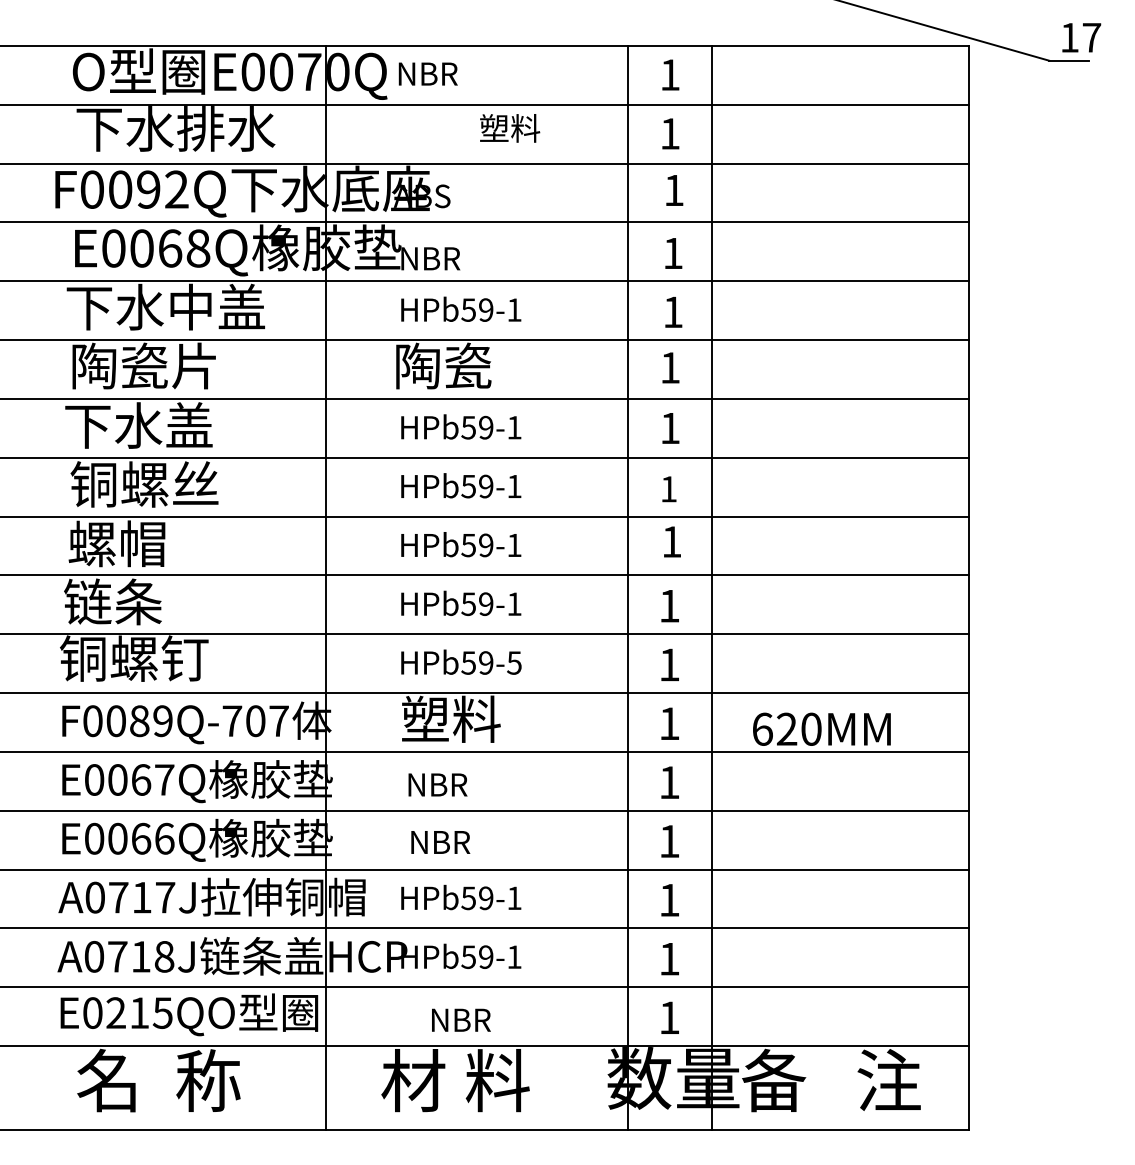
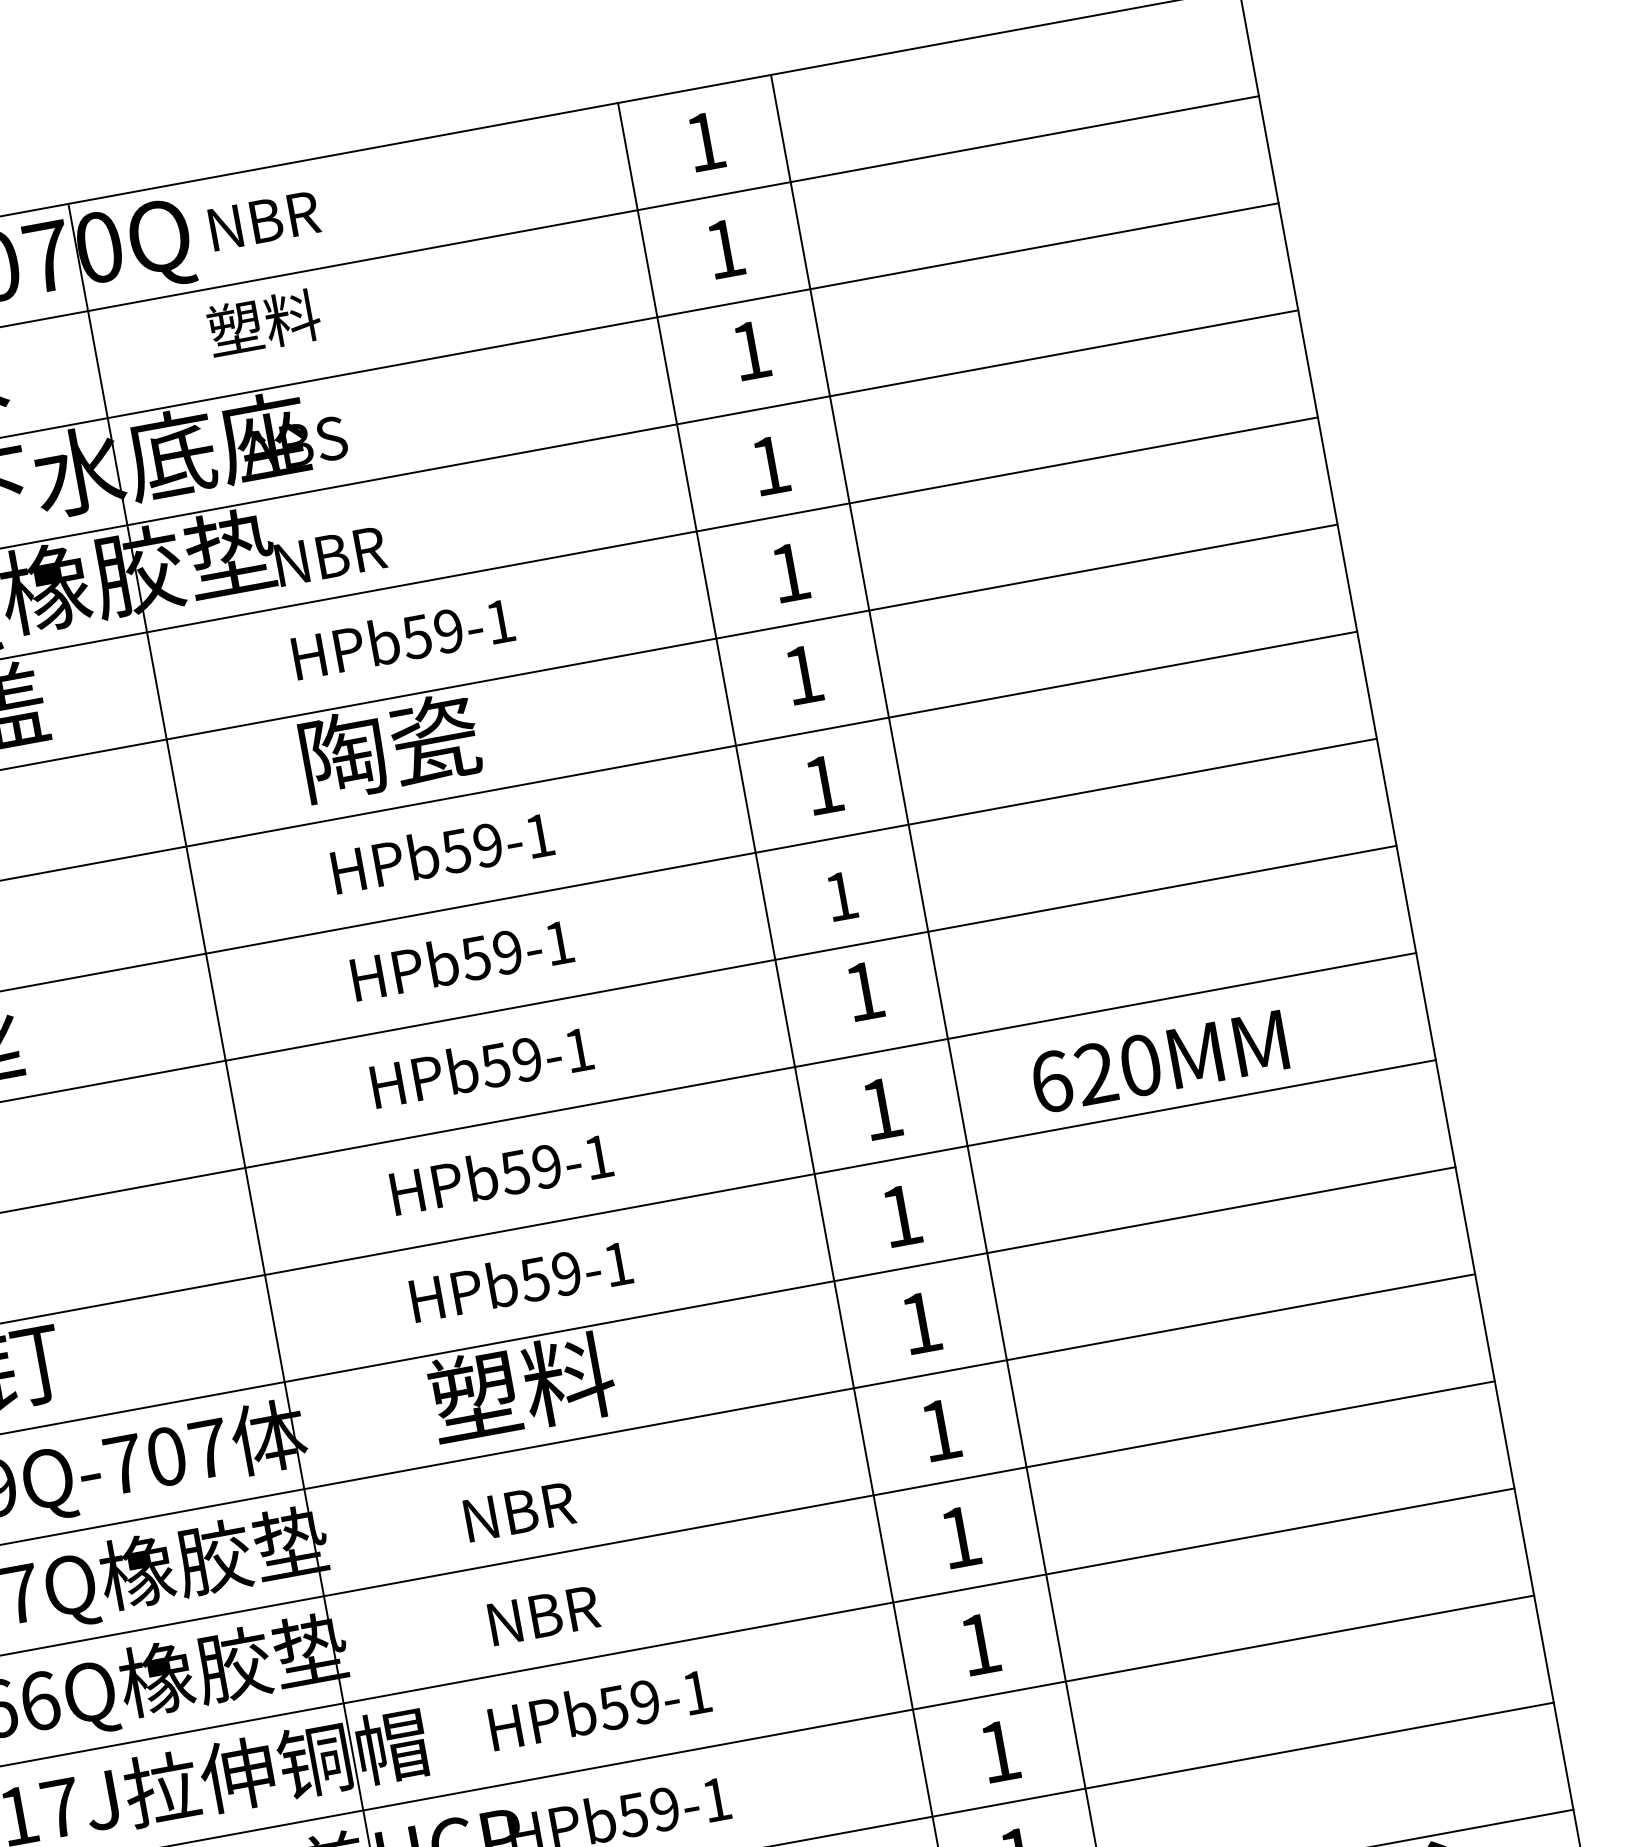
text: (510, 128) -> (264, 323), moved
text: (514, 662) -> (618, 1263), HPb59-5 -> HPb59-1
text: (821, 728) -> (1158, 1060), moved

